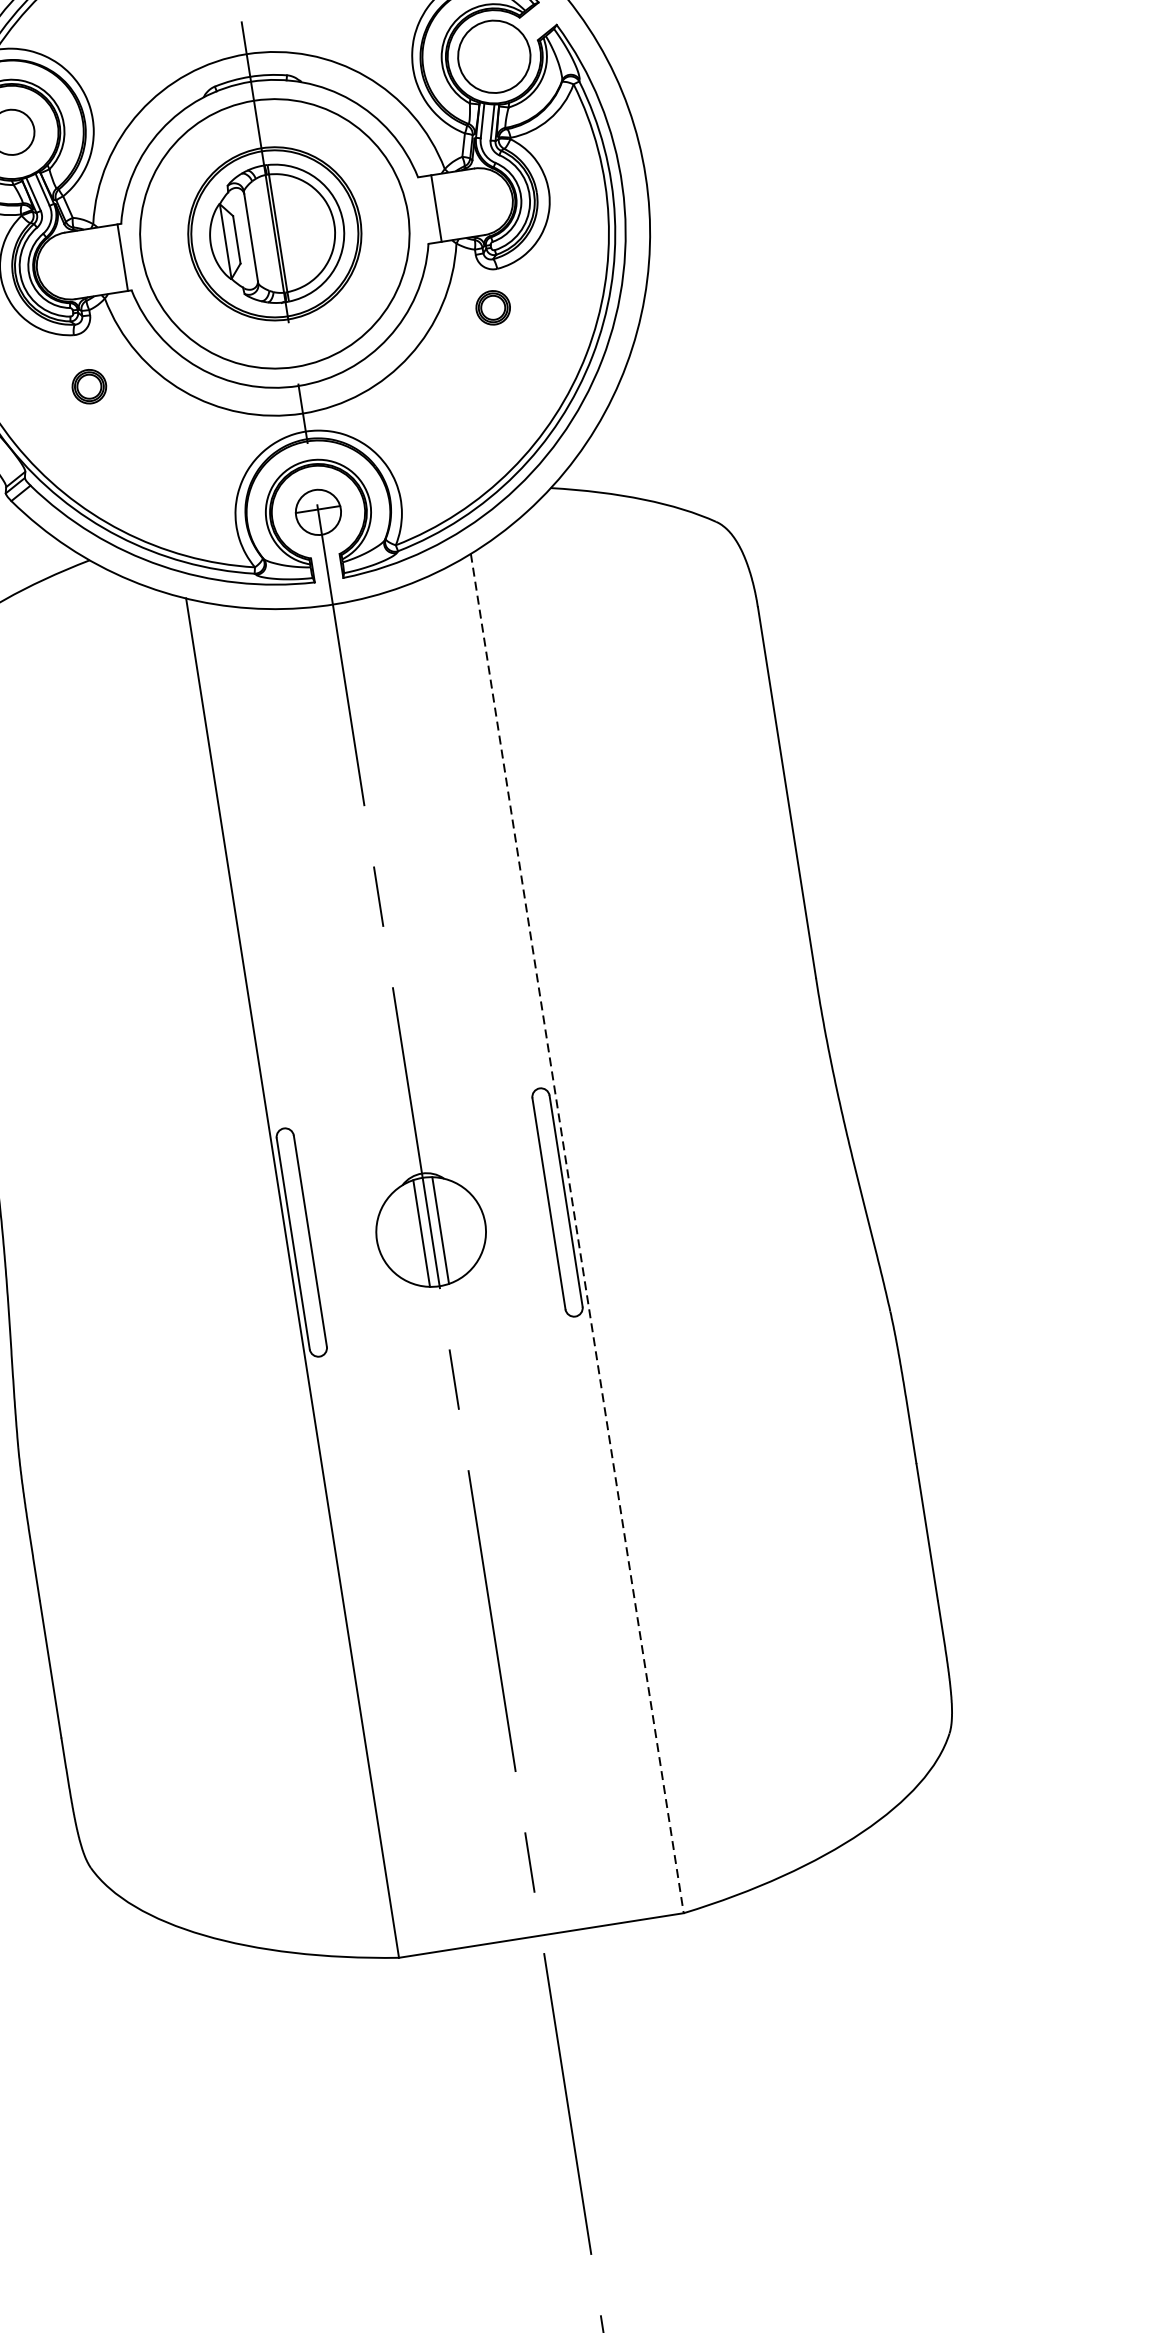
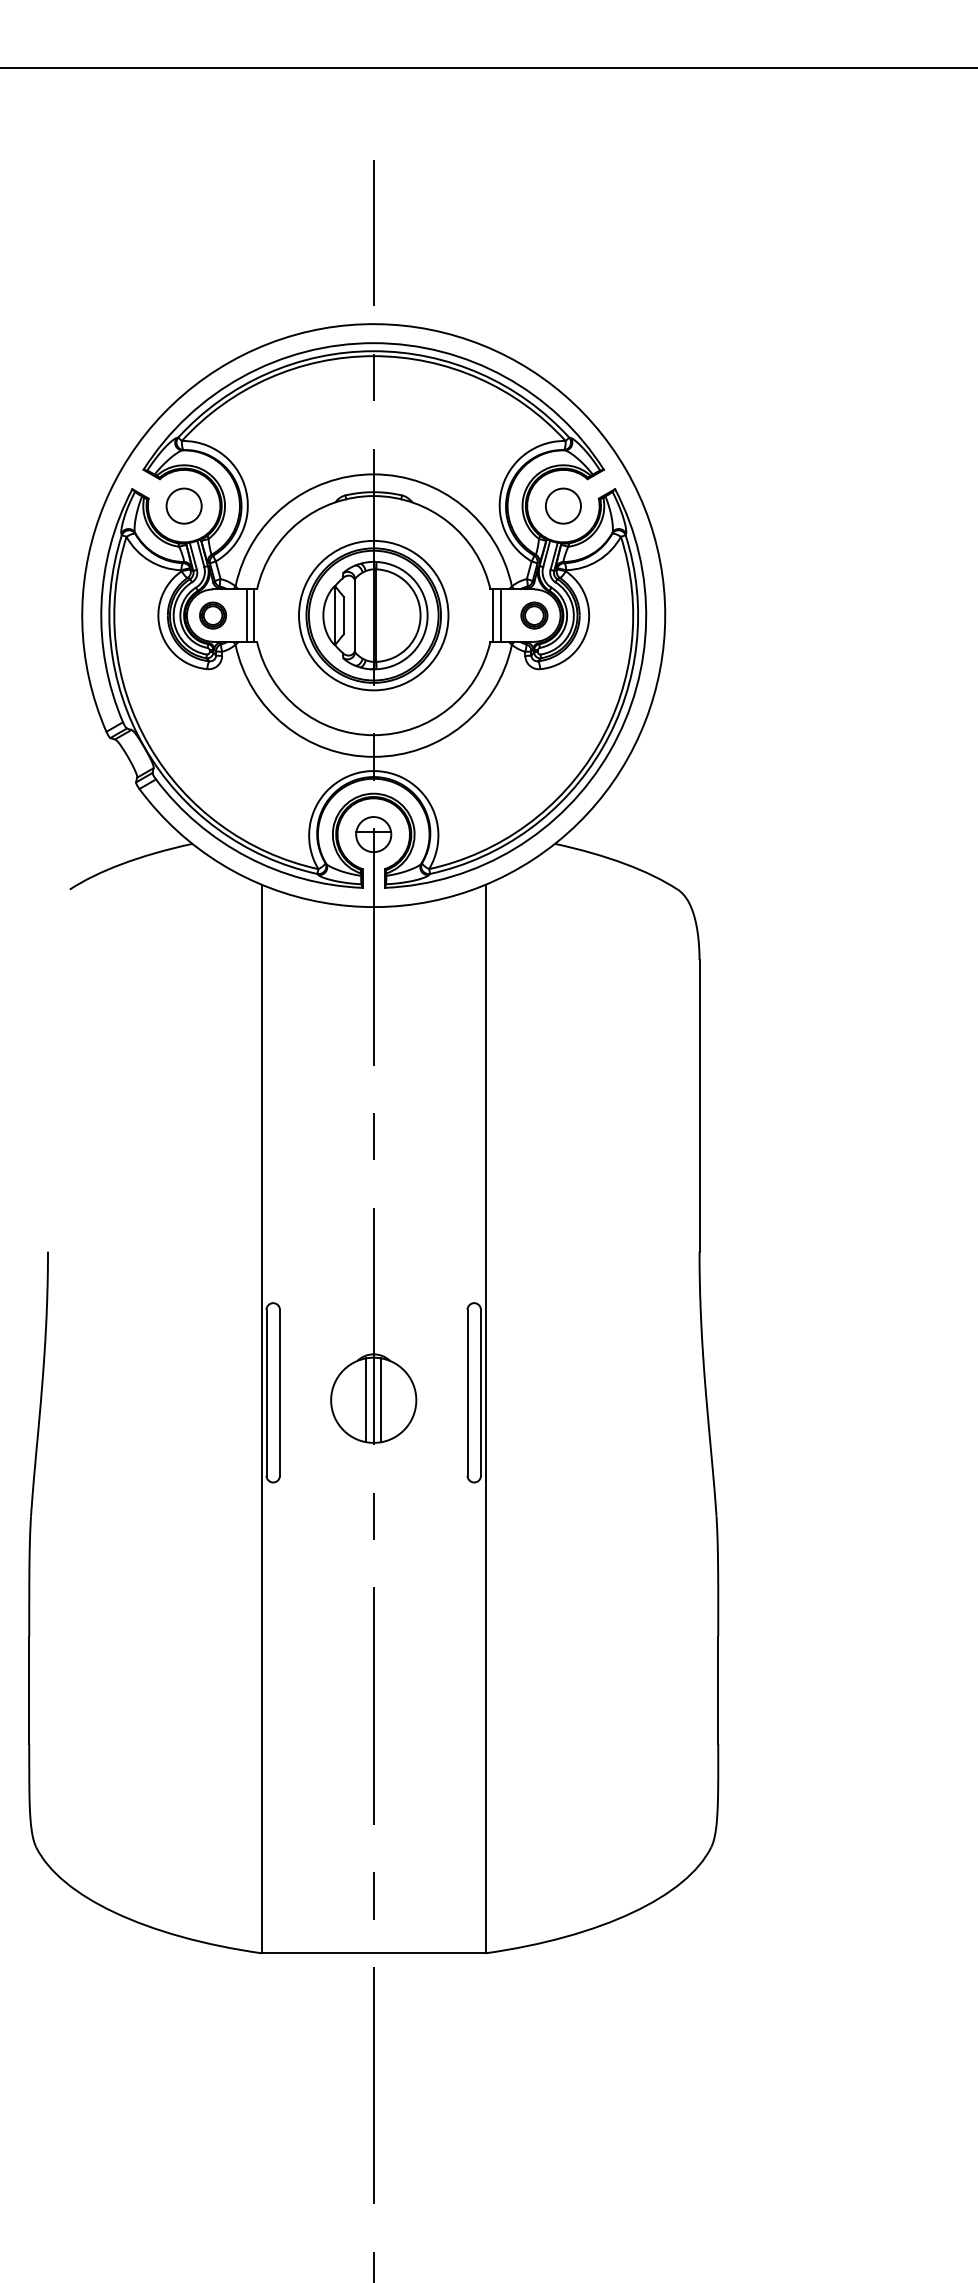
circle: (493, 56) -> (562, 505), size x0.62
line: (427, 209) -> (493, 615), added
circle: (274, 233) -> (373, 615), size x0.71
line: (112, 259) -> (246, 615), added
part: (493, 307) -> (534, 615), moved
part: (88, 386) -> (212, 615), moved
line: (577, 1234) -> (485, 1419), dashed -> solid

